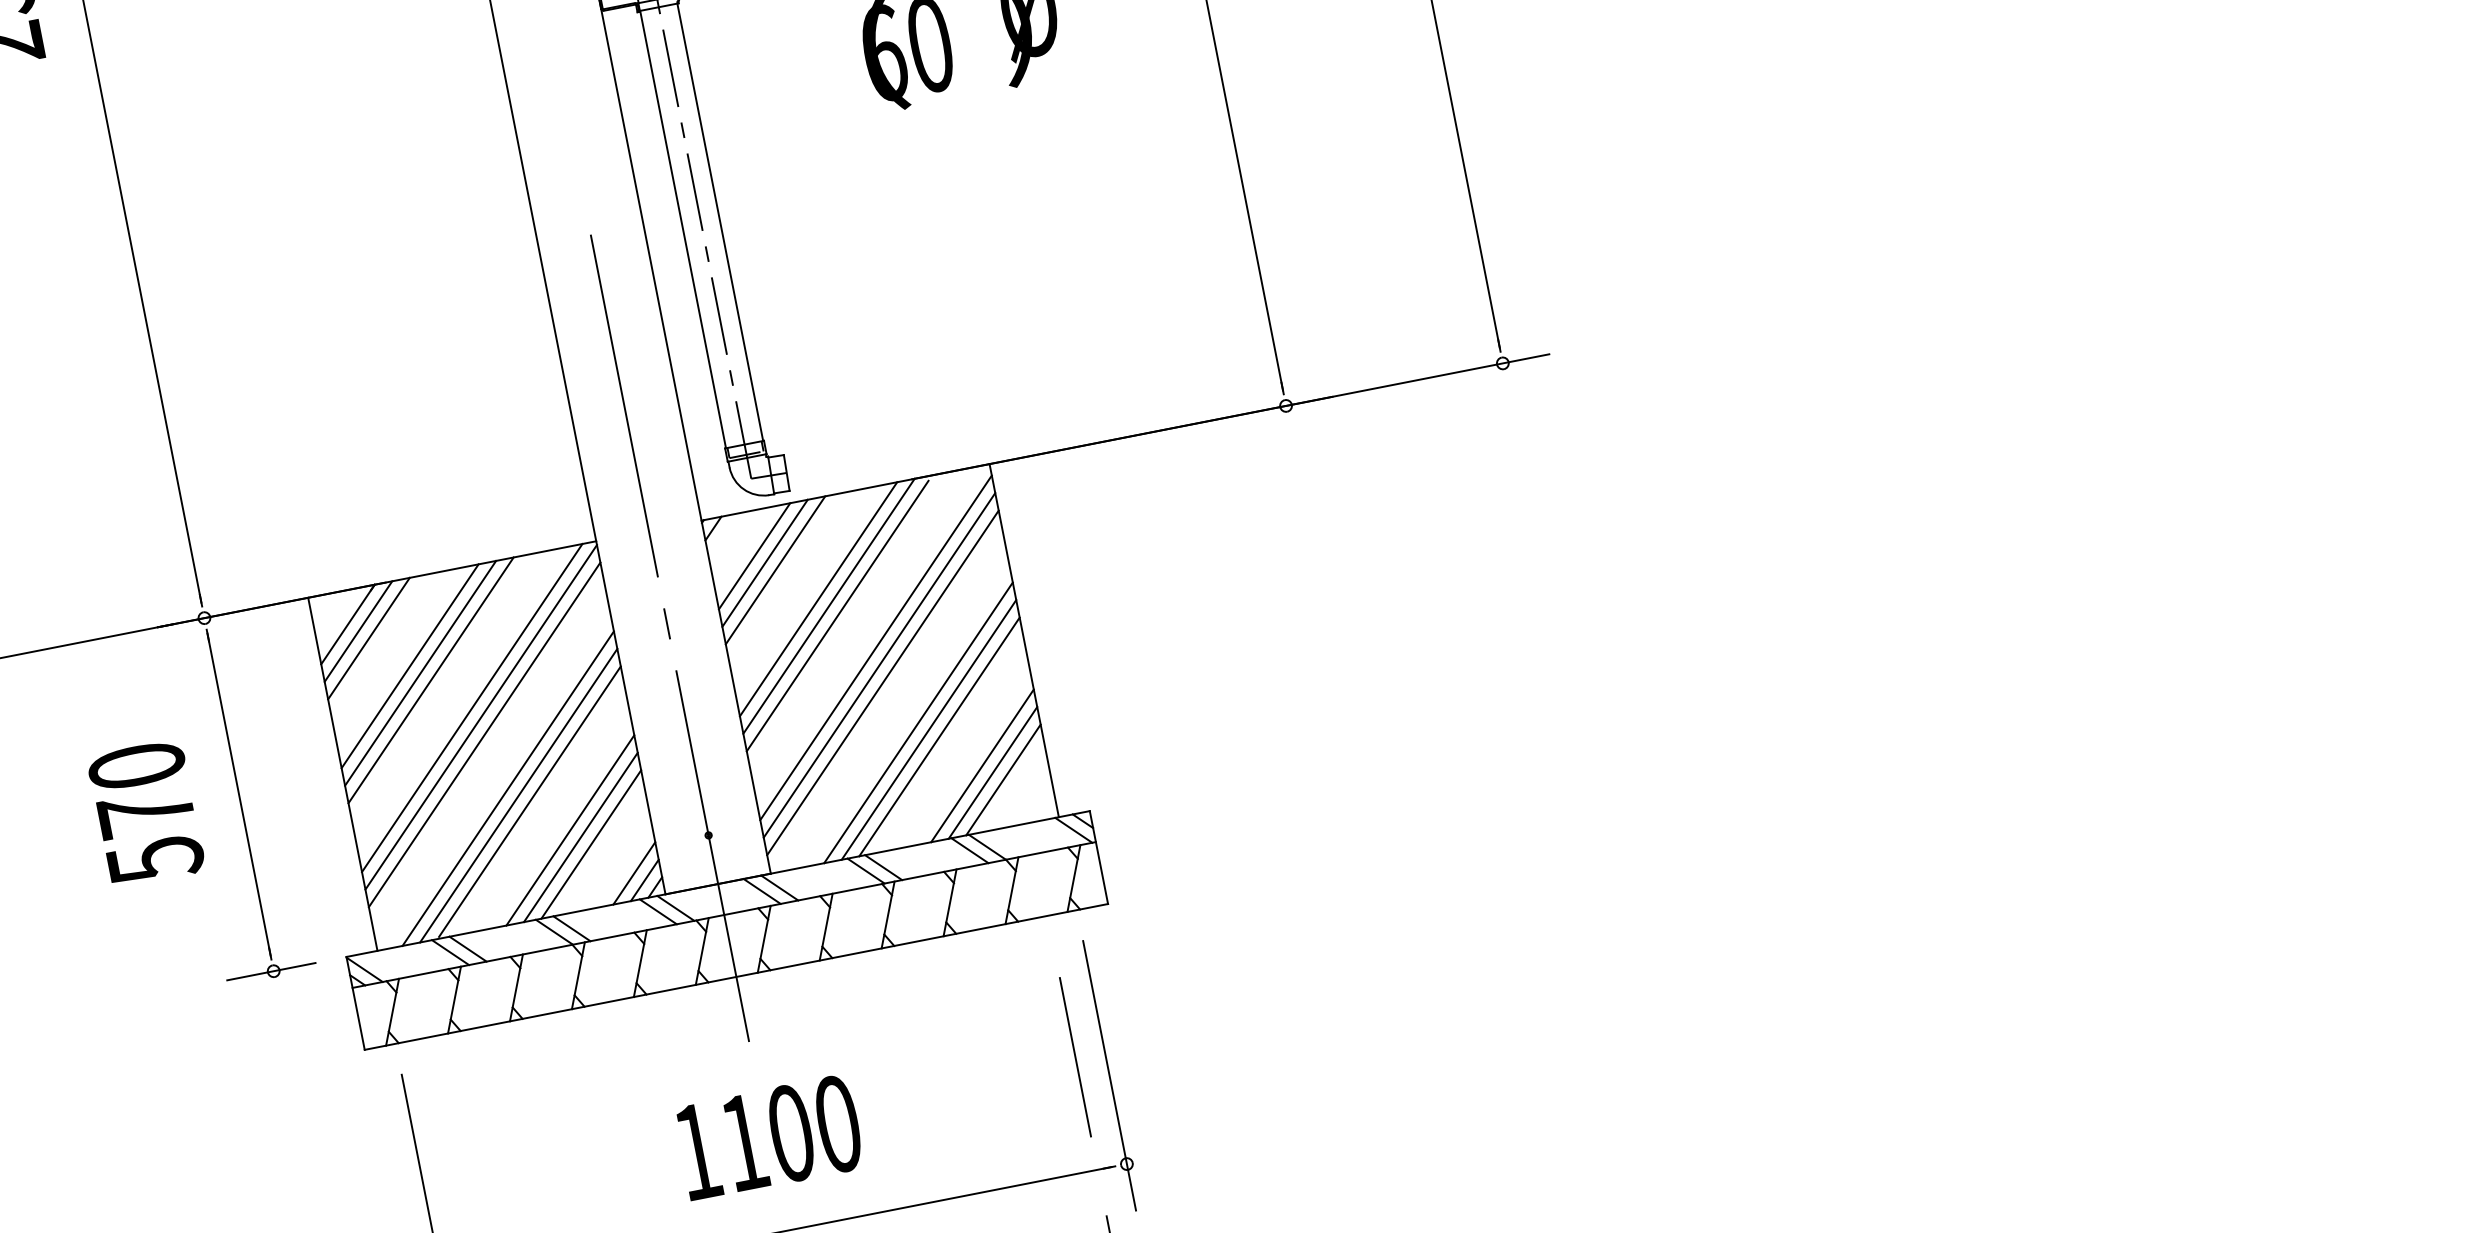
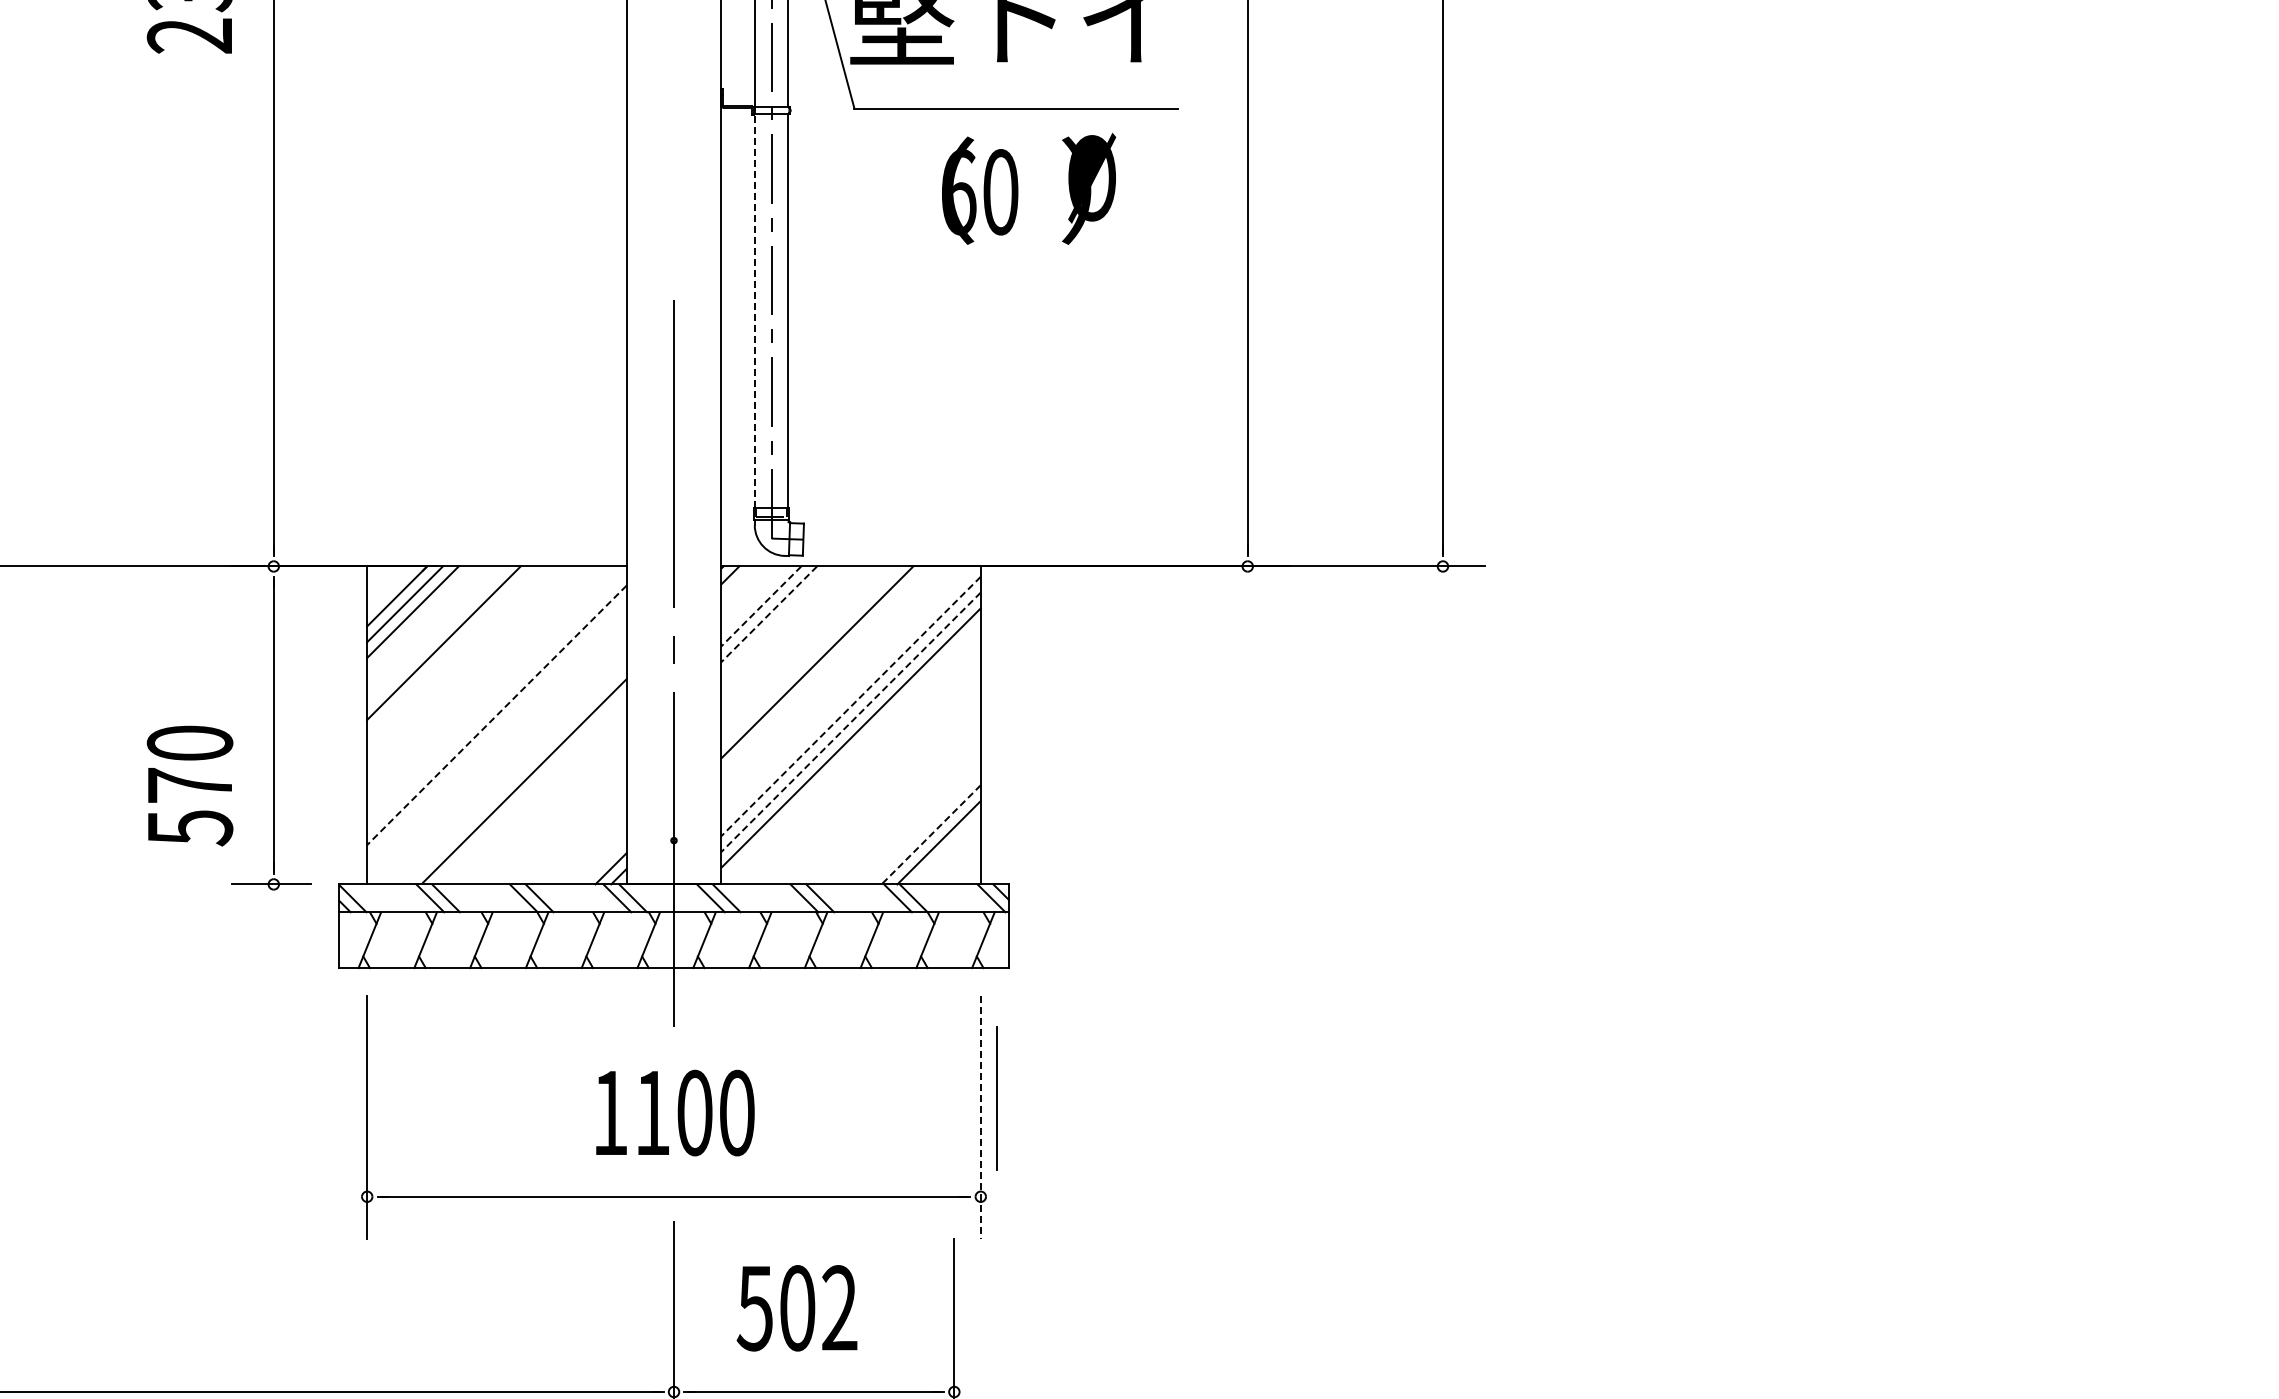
line: (682, 229) -> (754, 310), solid -> dashed
line: (754, 556) -> (761, 606), solid -> dashed
line: (765, 563) -> (769, 614), solid -> dashed
line: (774, 569) -> (776, 621), removed
line: (818, 599) -> (809, 654), removed
line: (838, 616) -> (823, 672), removed
line: (875, 647) -> (850, 706), solid -> dashed
line: (878, 665) -> (850, 722), solid -> dashed
line: (420, 672) -> (451, 650), removed
line: (430, 679) -> (459, 658), removed
line: (471, 707) -> (490, 689), removed
line: (480, 717) -> (496, 699), removed
line: (917, 722) -> (874, 778), removed
line: (928, 729) -> (882, 786), removed
line: (484, 735) -> (496, 715), solid -> dashed
line: (938, 737) -> (890, 794), removed
line: (981, 765) -> (922, 826), removed
line: (992, 773) -> (930, 835), solid -> dashed
line: (507, 788) -> (507, 765), removed
line: (517, 795) -> (515, 773), removed
text: (145, 813) -> (189, 785), moved
line: (569, 830) -> (554, 812), removed
line: (580, 837) -> (562, 820), removed
line: (591, 844) -> (570, 828), removed
line: (633, 873) -> (602, 860), removed
line: (1074, 1057) -> (996, 1098), moved
line: (1109, 1076) -> (980, 1117), solid -> dashed

